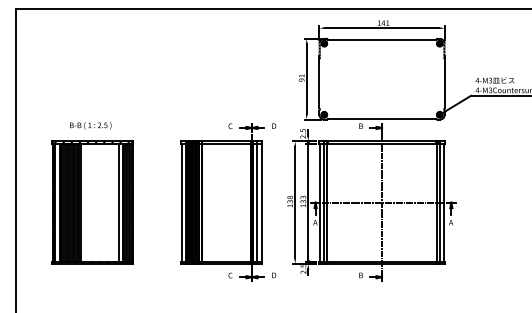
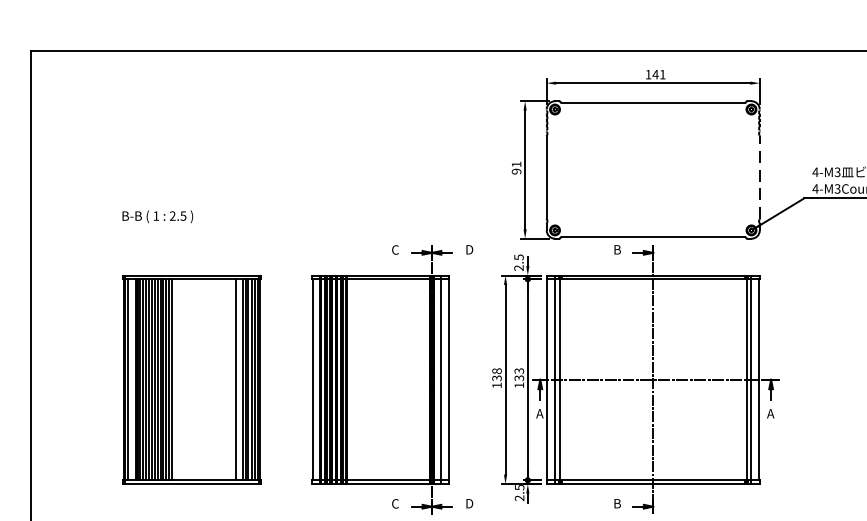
line: (444, 83) -> (759, 177), solid -> dashed
text: (90, 125) -> (157, 216), moved
part: (92, 202) -> (191, 379), moved

